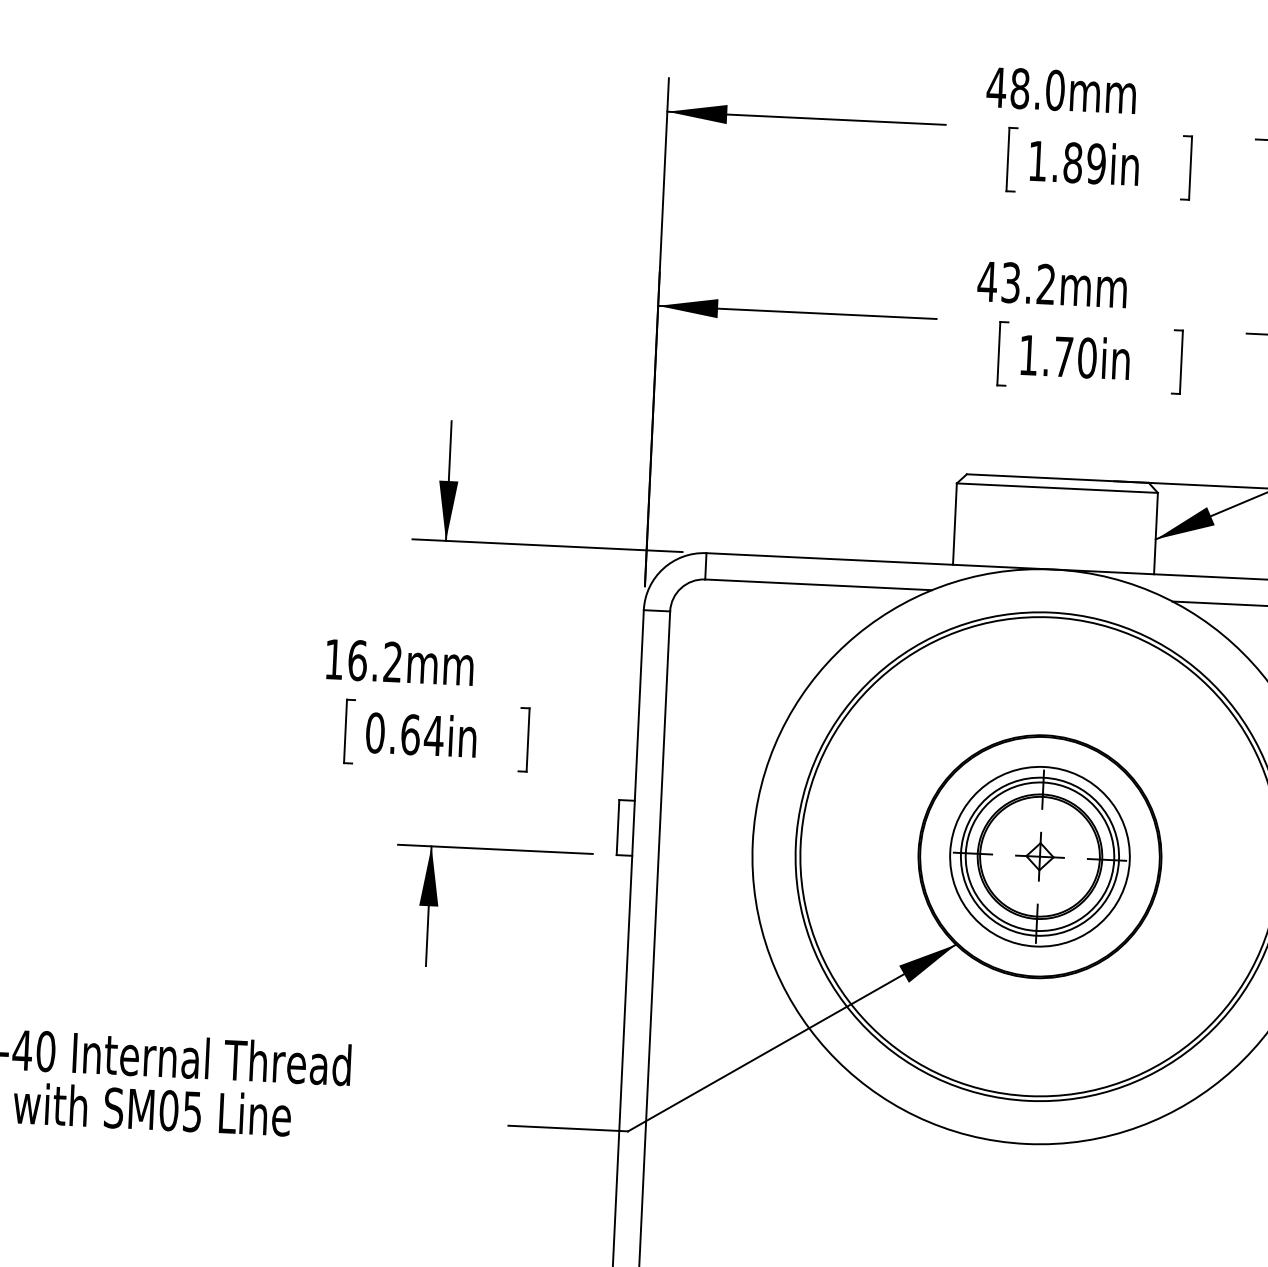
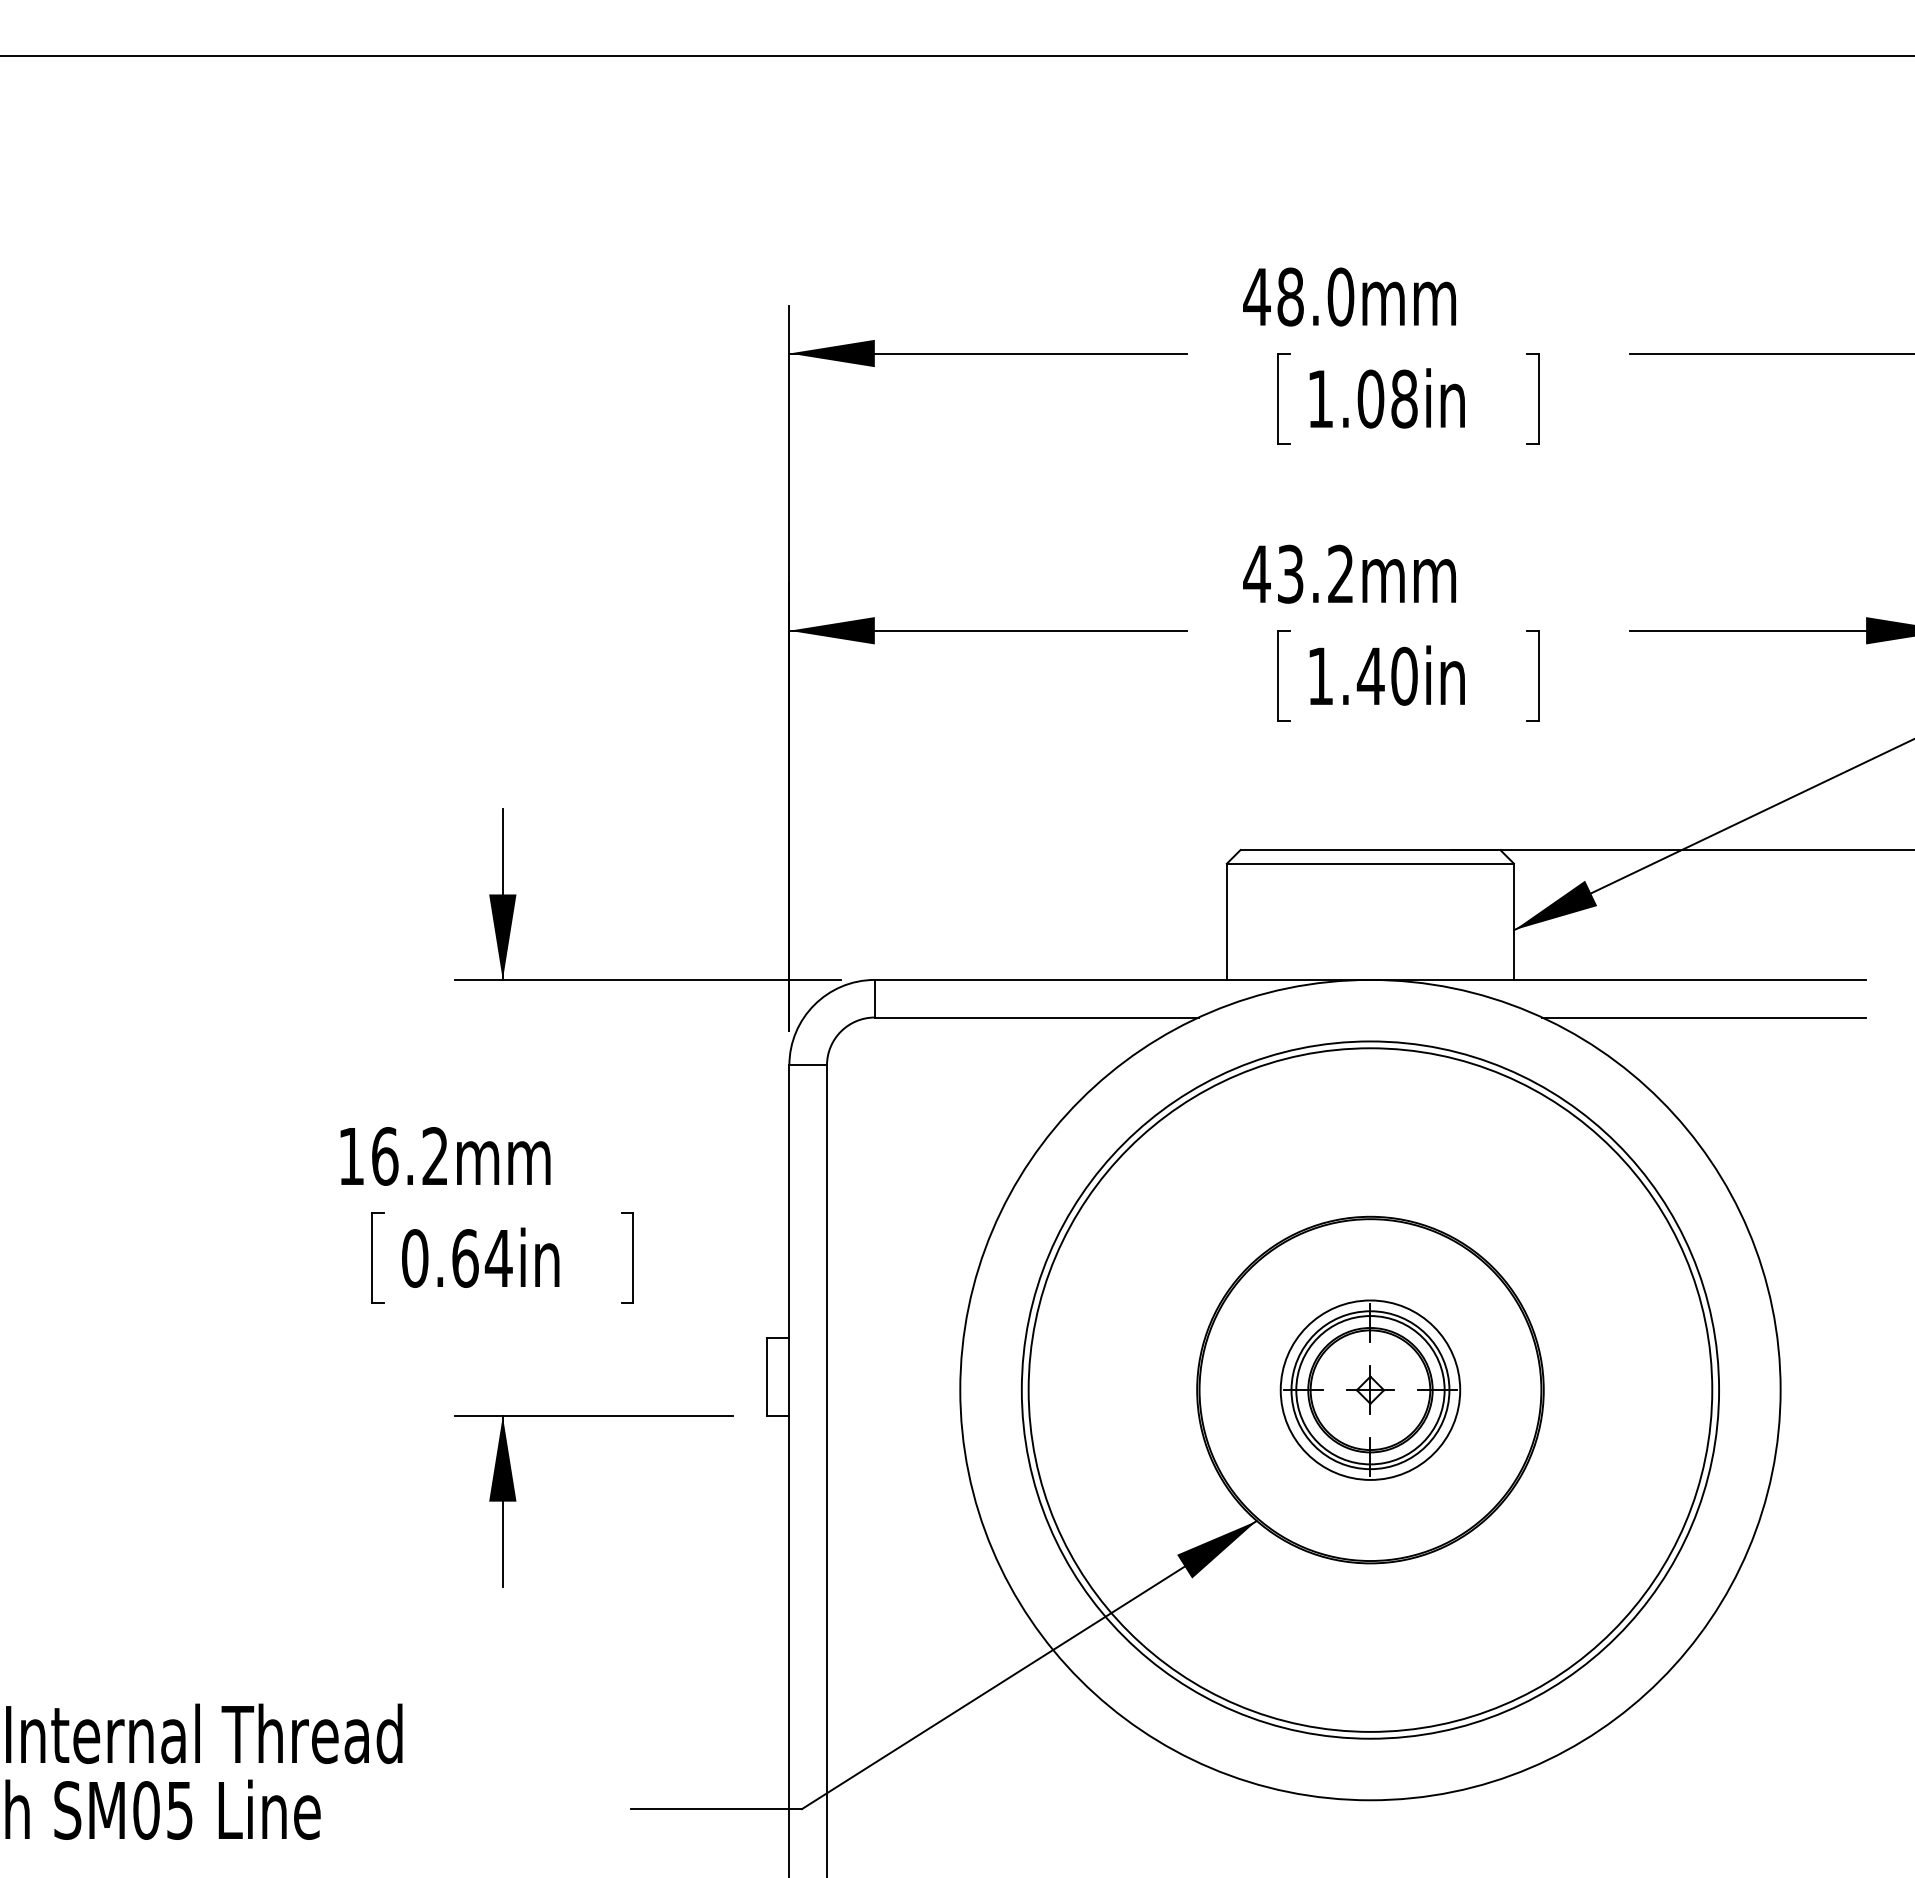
text: (1084, 162) -> (1387, 398), 1.89in -> 1.08in
text: (1063, 356) -> (1370, 675), 1.70in -> 1.40in
part: (1040, 857) -> (1370, 1390), size x0.7

